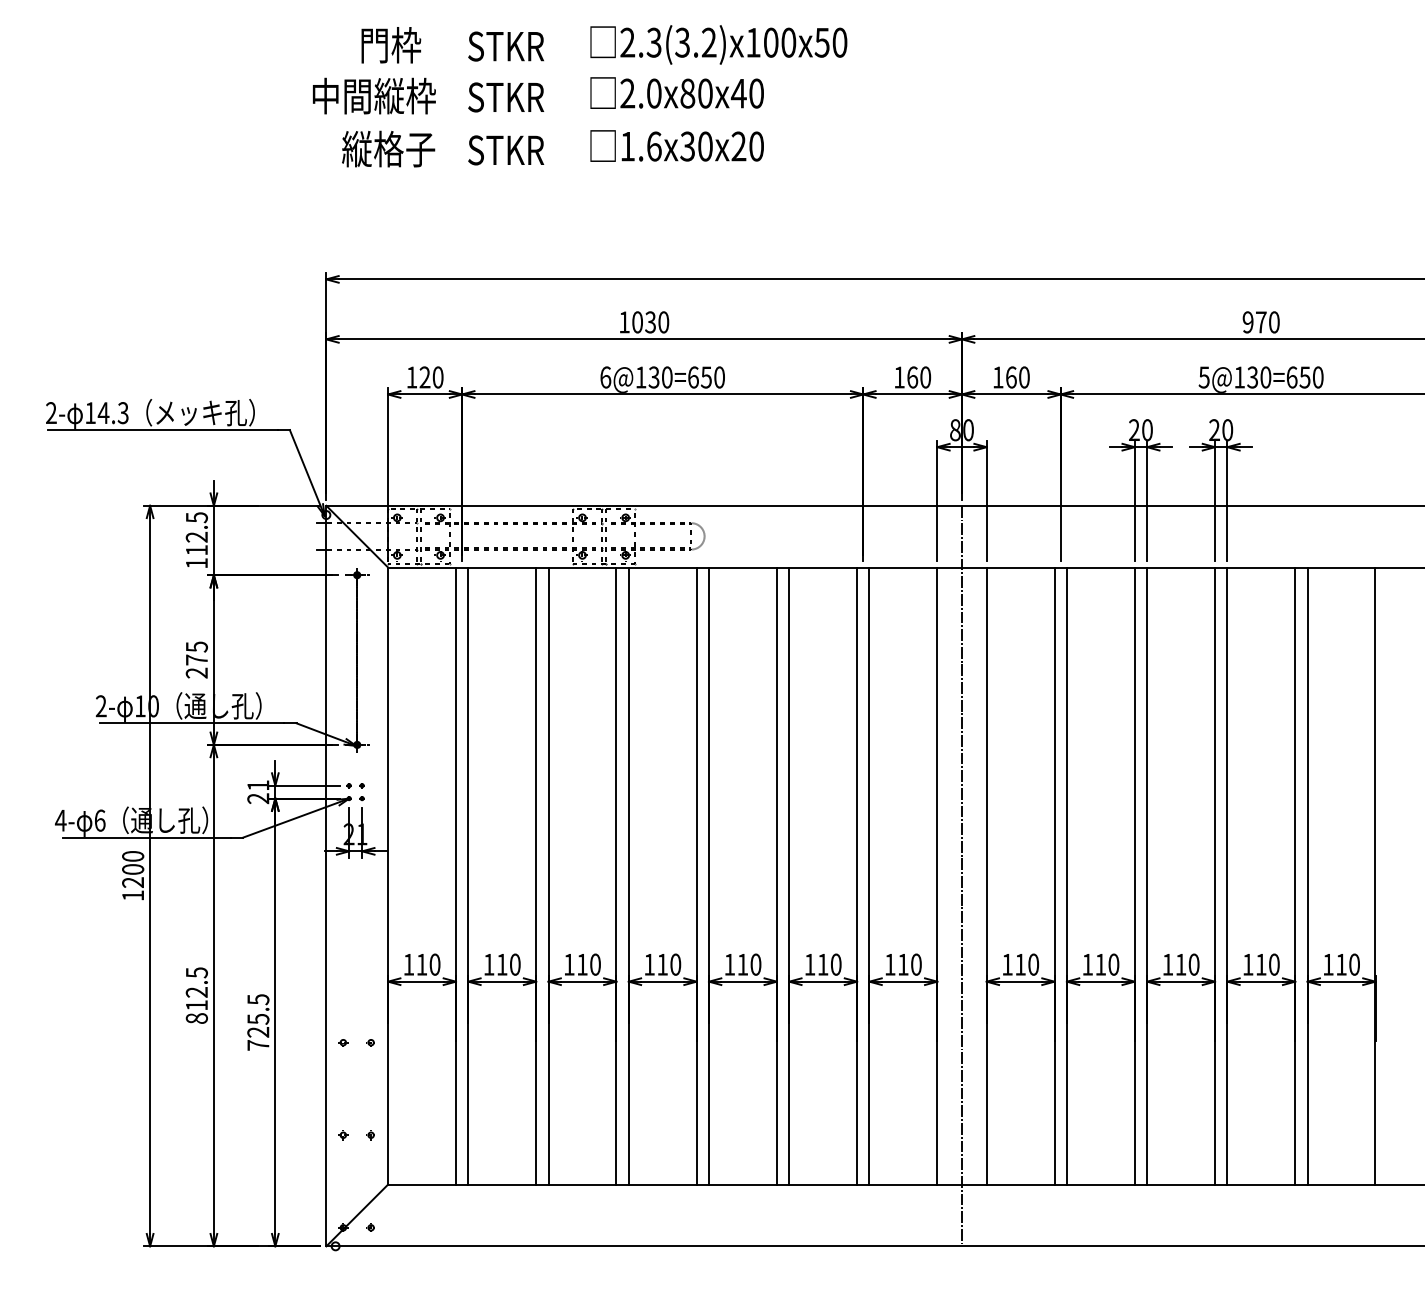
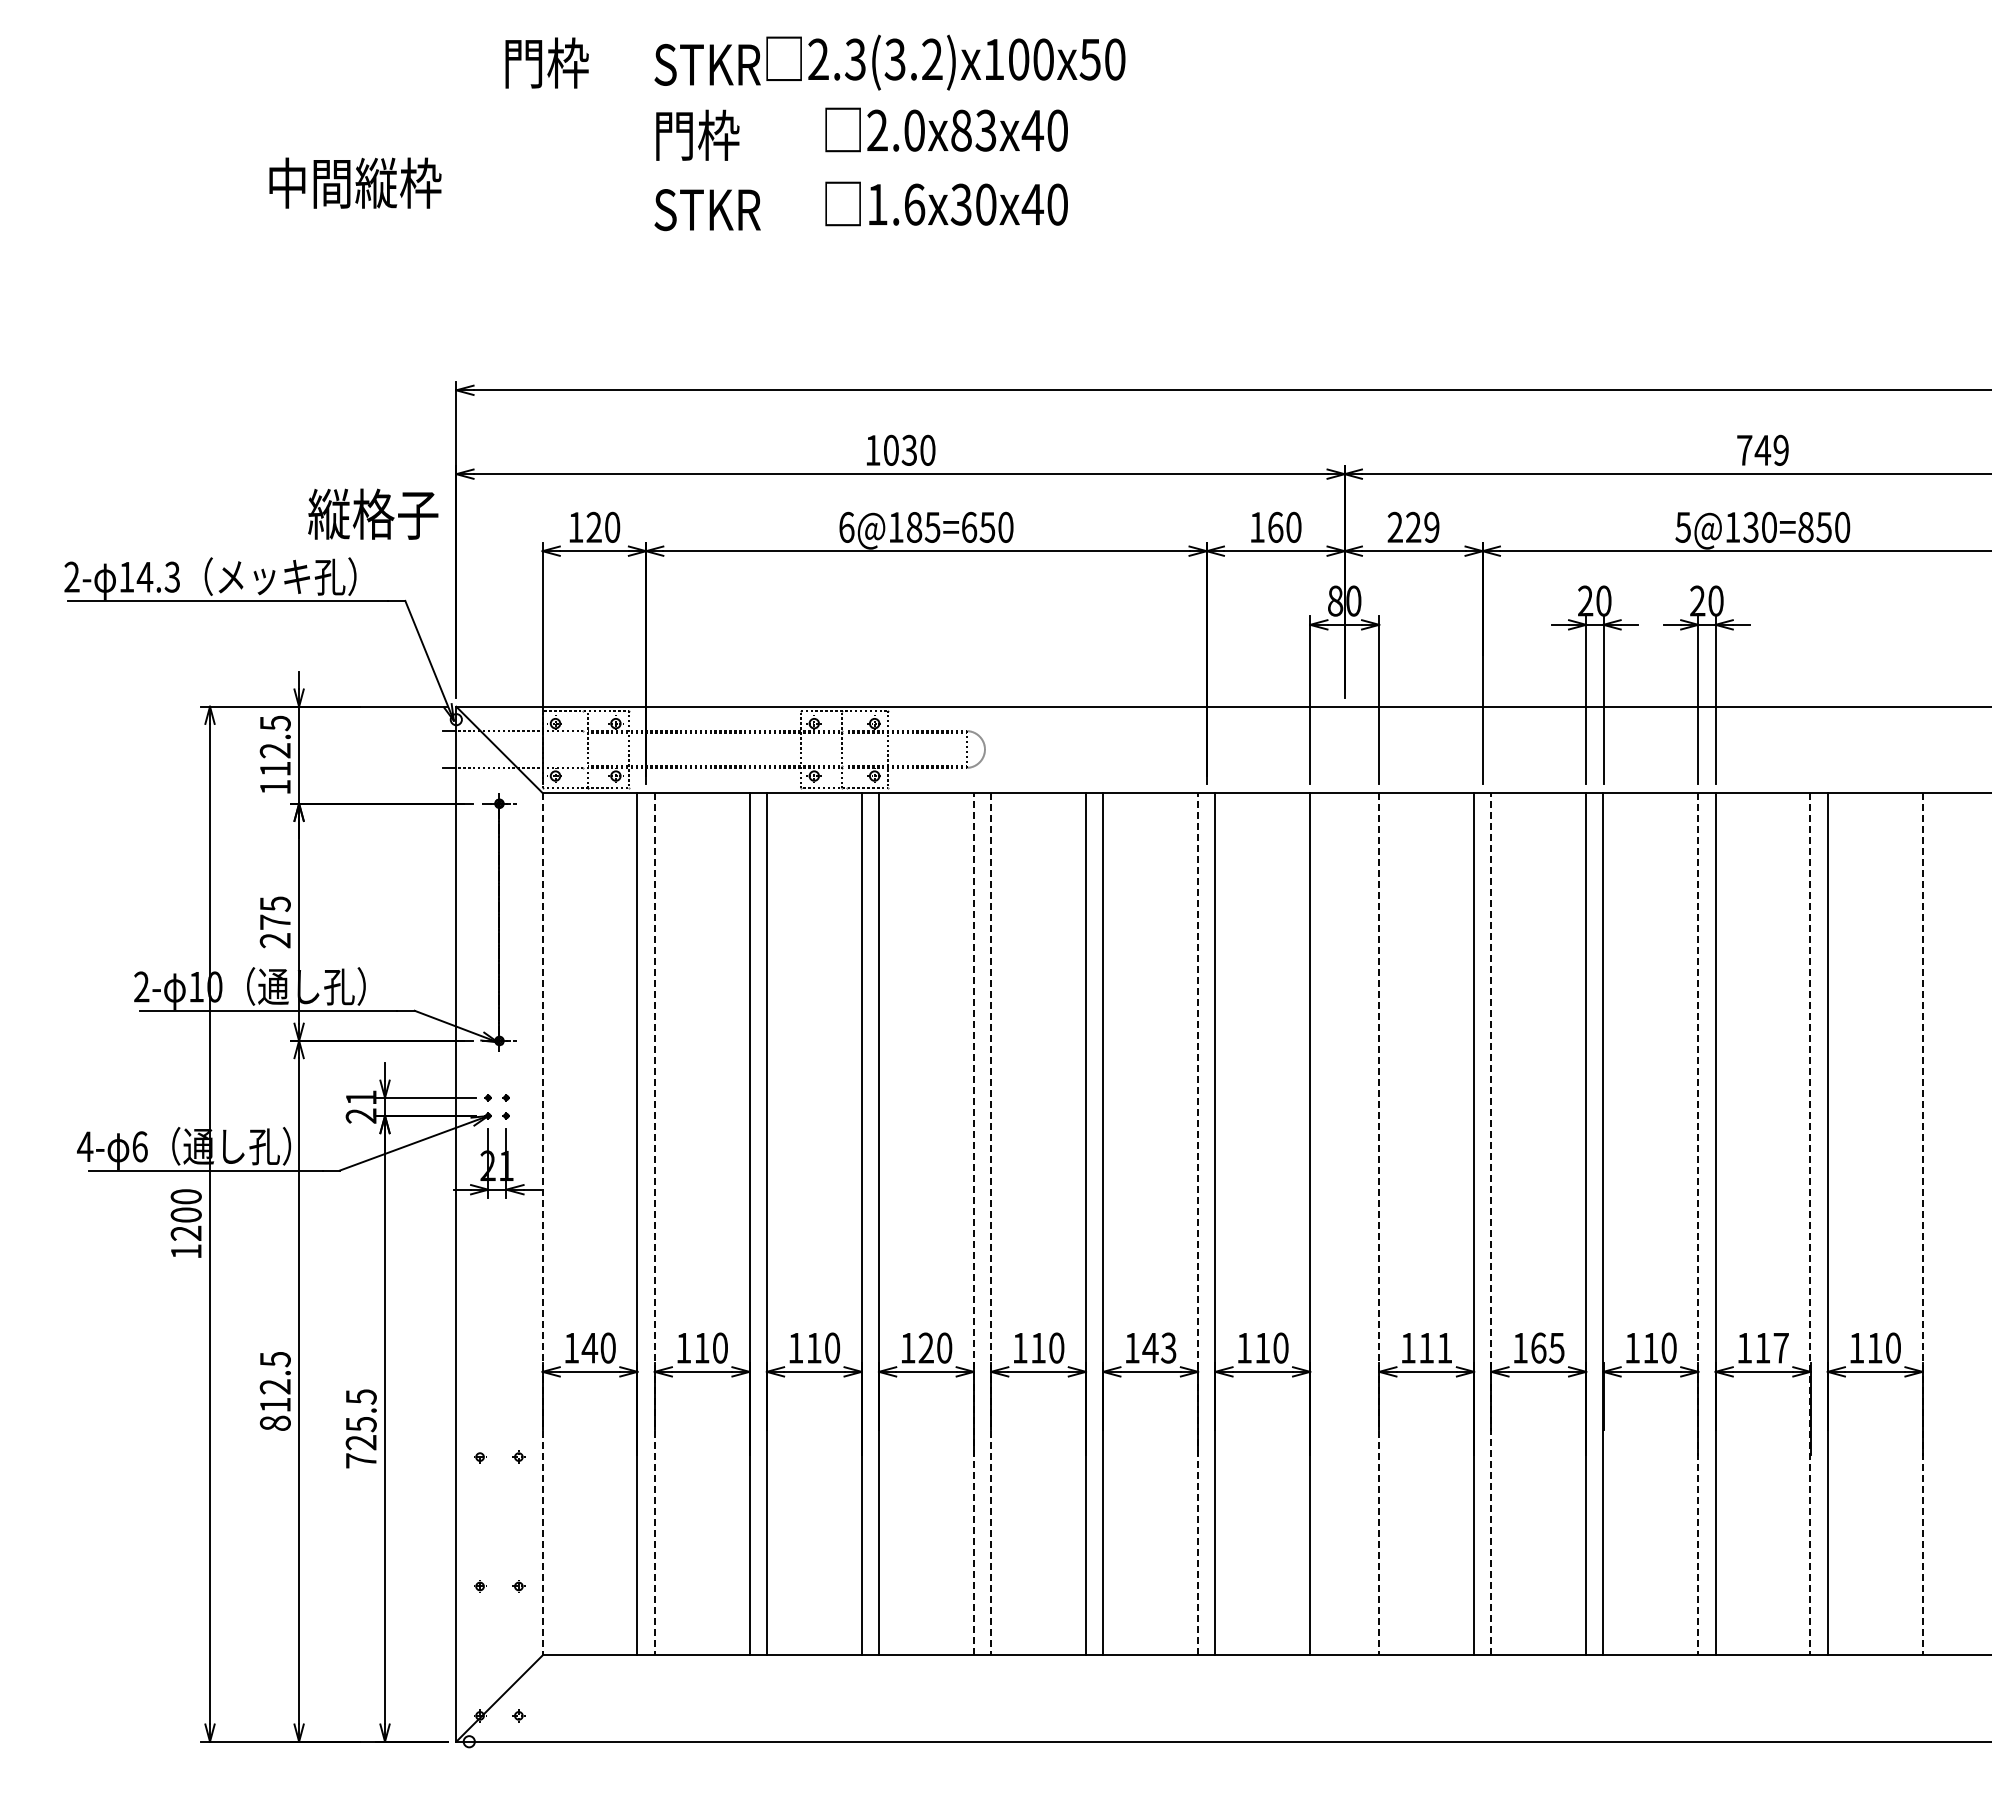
text: (718, 44) -> (945, 62), moved
text: (704, 93) -> (985, 130), 2.0x80x40 -> 2.0x83x40
text: (374, 95) -> (355, 182), moved
text: (506, 96) -> (707, 134), STKR -> 門枠
text: (738, 145) -> (1032, 203), 1.6x30x20 -> 1.6x30x40
text: (388, 148) -> (373, 513), moved
text: (1260, 321) -> (1762, 449), 970 -> 749
text: (660, 376) -> (923, 526), 6@130=650 -> 6@185=650
text: (1011, 376) -> (1413, 526), 160 -> 229
text: (1291, 376) -> (1805, 526), 5@130=650 -> 5@130=850
line: (417, 536) -> (583, 749), removed
line: (606, 536) -> (847, 749), removed
line: (696, 875) -> (973, 1223), solid -> dashed
line: (857, 875) -> (1198, 1223), solid -> dashed
line: (961, 875) -> (1344, 1223), removed
line: (1067, 875) -> (1491, 1223), solid -> dashed
line: (388, 876) -> (542, 1224), solid -> dashed
line: (468, 876) -> (654, 1224), solid -> dashed
line: (709, 876) -> (991, 1224), solid -> dashed
line: (986, 876) -> (1379, 1224), solid -> dashed
line: (1215, 876) -> (1698, 1224), solid -> dashed
line: (1295, 876) -> (1810, 1224), solid -> dashed
line: (1375, 876) -> (1922, 1224), solid -> dashed
text: (421, 964) -> (589, 1348), 110 -> 140
text: (662, 964) -> (925, 1347), 110 -> 120
text: (829, 964) -> (1159, 1347), 110 -> 143
text: (1033, 964) -> (1444, 1347), 110 -> 111
text: (1107, 964) -> (1547, 1347), 110 -> 165
text: (1273, 964) -> (1780, 1347), 110 -> 117

